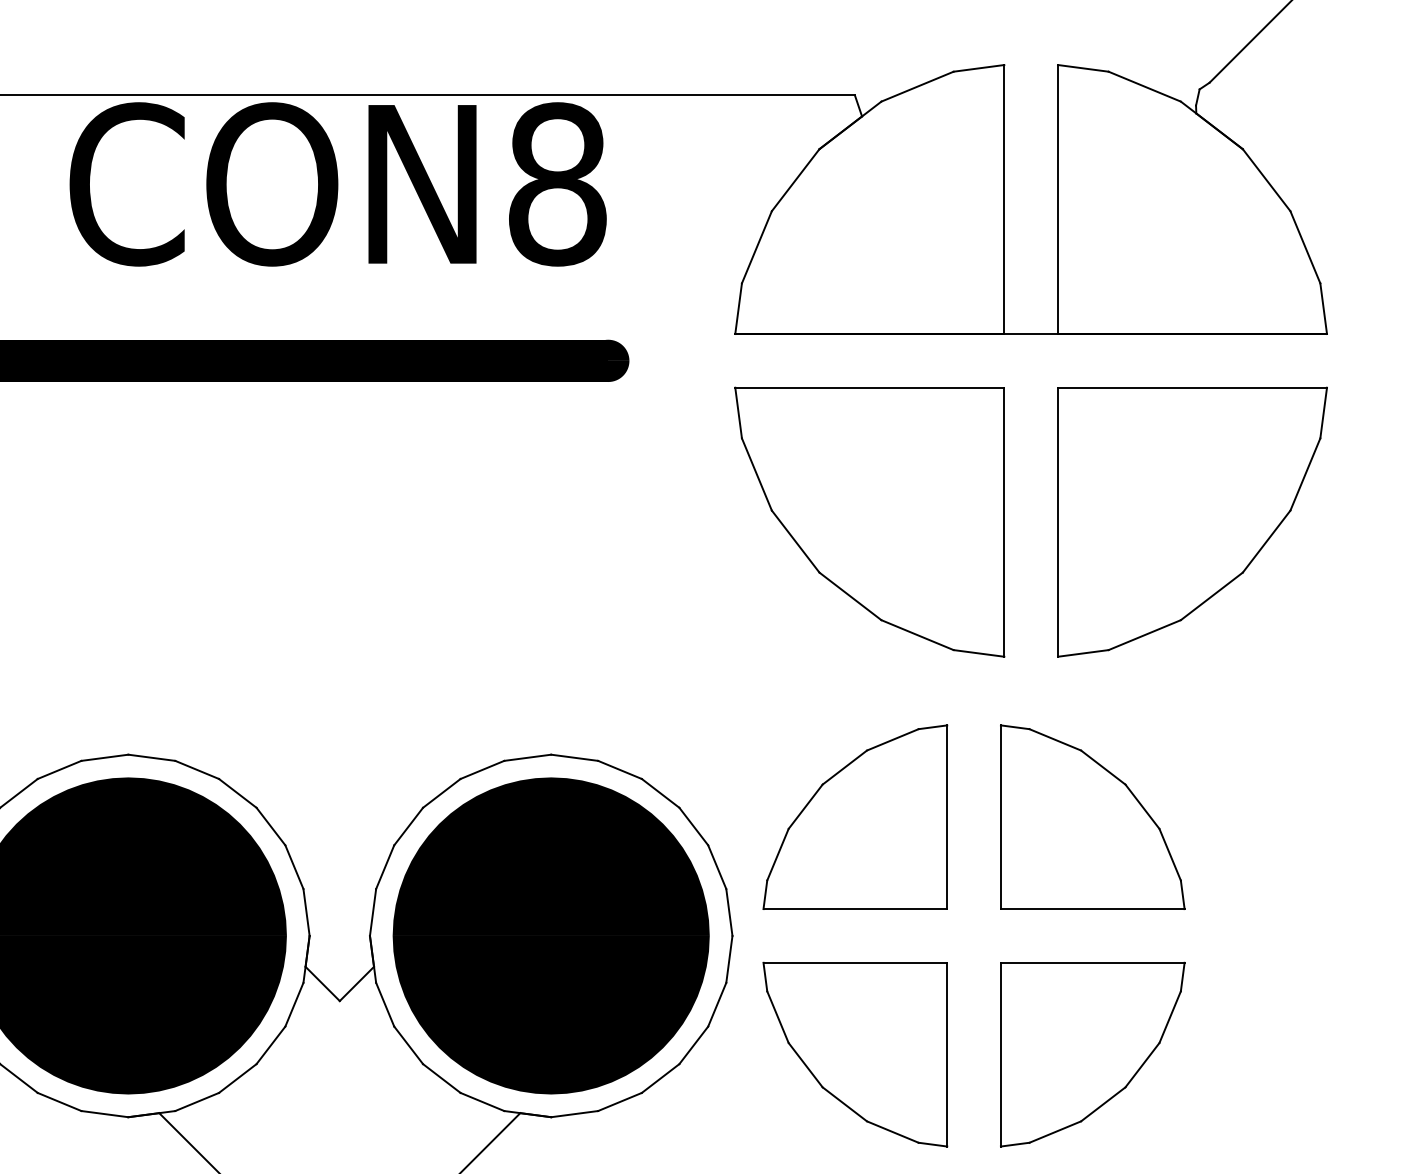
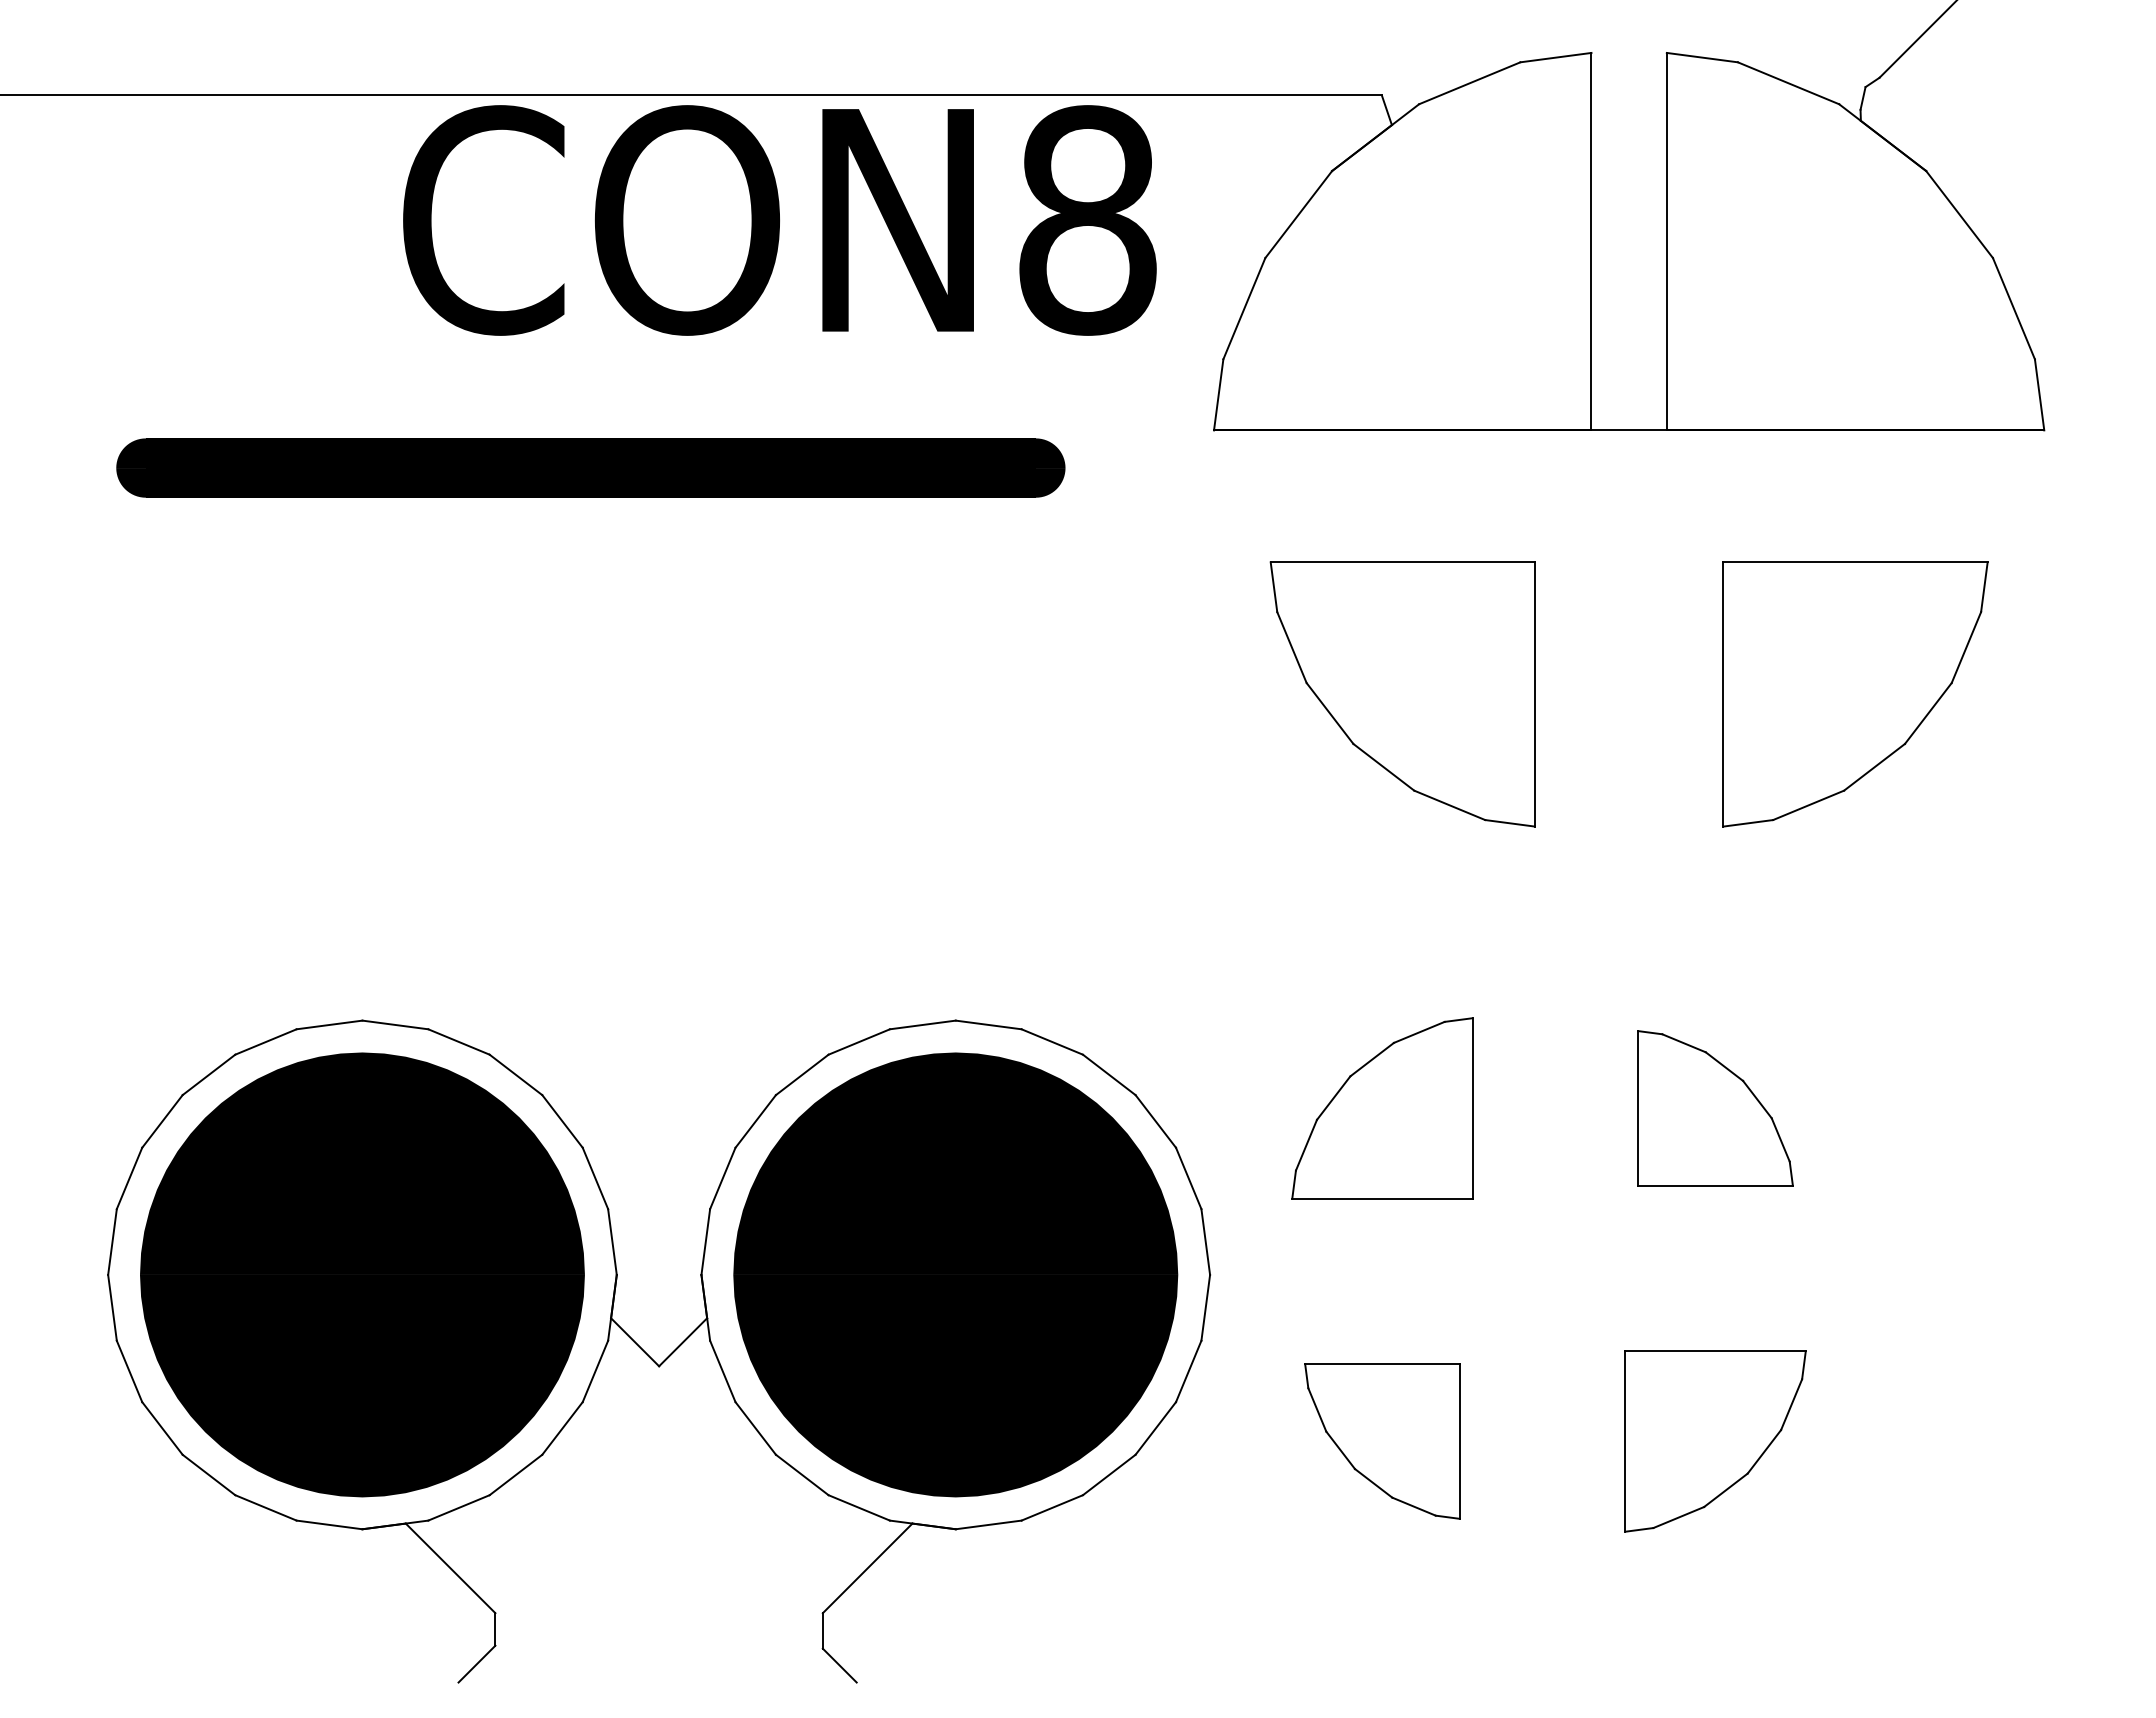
text: (337, 184) -> (779, 220), moved
part: (869, 522) -> (1402, 694), size x0.7
part: (1192, 522) -> (1855, 694), size x0.7
part: (855, 817) -> (1382, 1108), size x0.7
part: (1092, 817) -> (1715, 1108), size x0.6
part: (855, 1054) -> (1382, 1441), size x0.6
part: (1092, 1054) -> (1715, 1441), size x0.7

